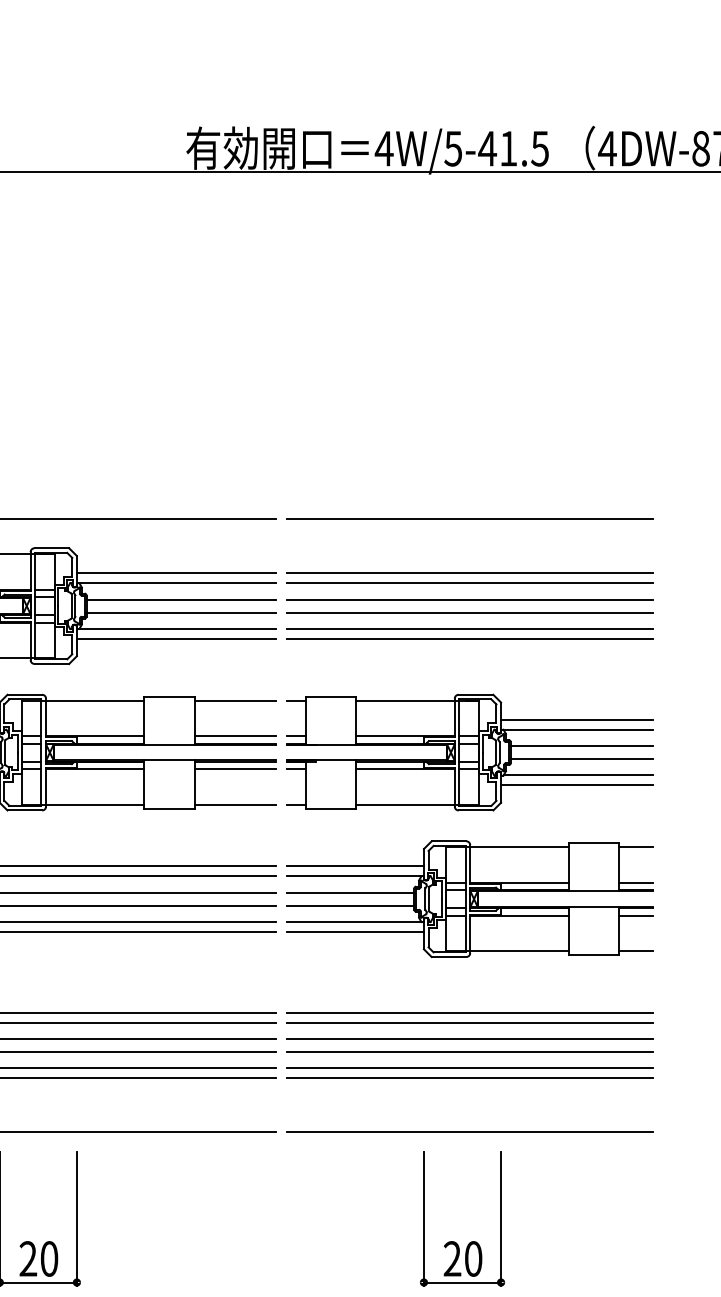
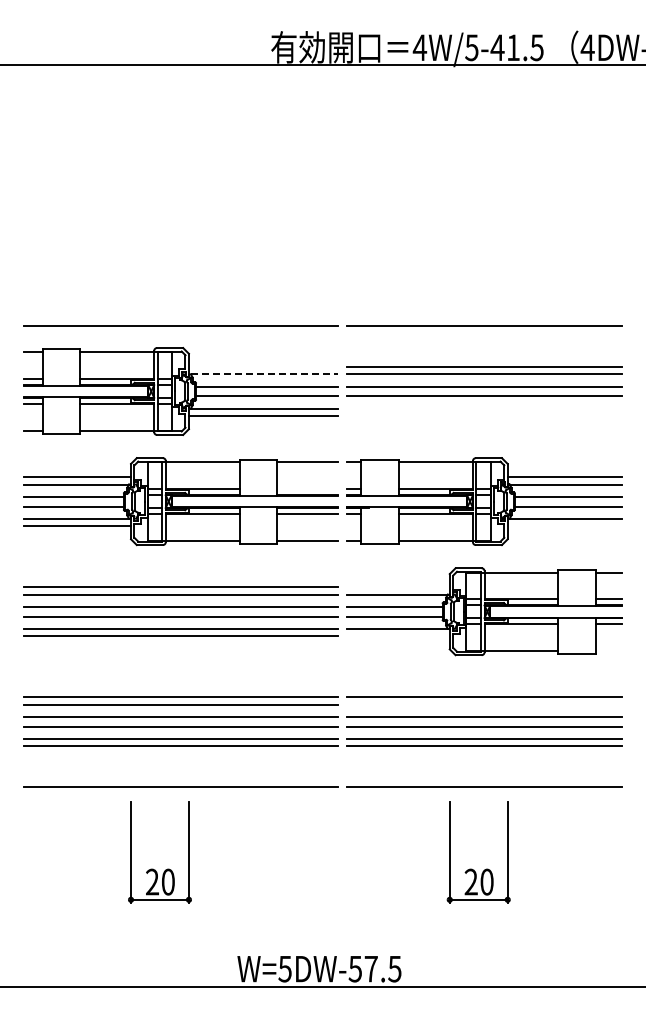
line: (176, 572) -> (263, 366), removed
line: (177, 583) -> (264, 374), solid -> dashed
line: (470, 628) -> (484, 408), removed
line: (470, 639) -> (484, 416), removed
line: (234, 736) -> (307, 489), removed
line: (576, 785) -> (564, 526), removed
line: (355, 866) -> (398, 587), removed
line: (355, 932) -> (398, 636), removed
line: (636, 950) -> (609, 650), removed
line: (470, 1022) -> (484, 704), removed

